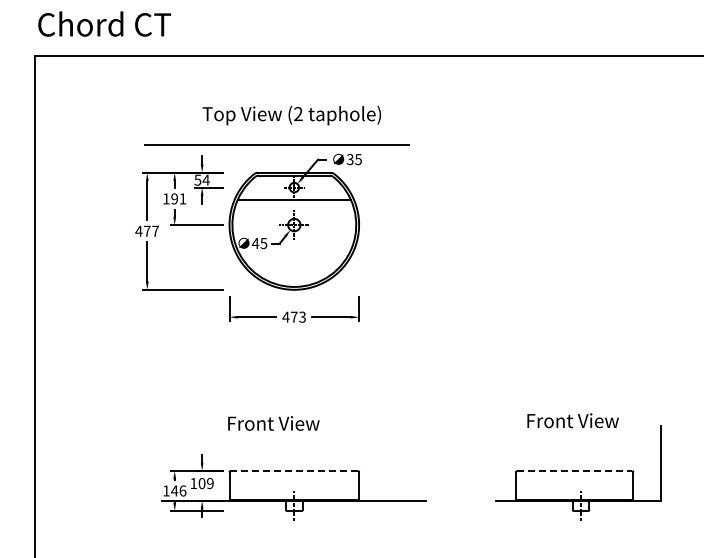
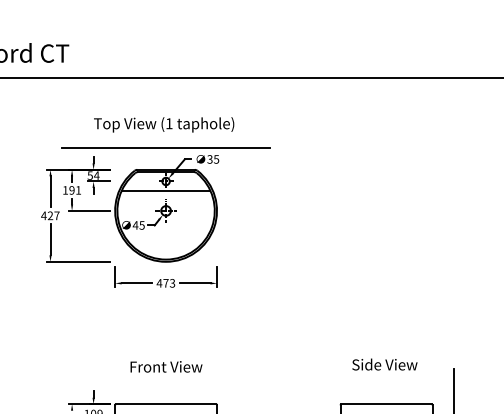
text: (298, 113) -> (169, 123), (2 -> (1
line: (276, 144) -> (165, 147), moved
text: (146, 230) -> (49, 215), 477 -> 427
text: (572, 420) -> (384, 364), Front View -> Side View
text: (273, 423) -> (166, 366), moved
line: (294, 471) -> (166, 404), dashed -> solid
line: (574, 471) -> (386, 404), dashed -> solid

